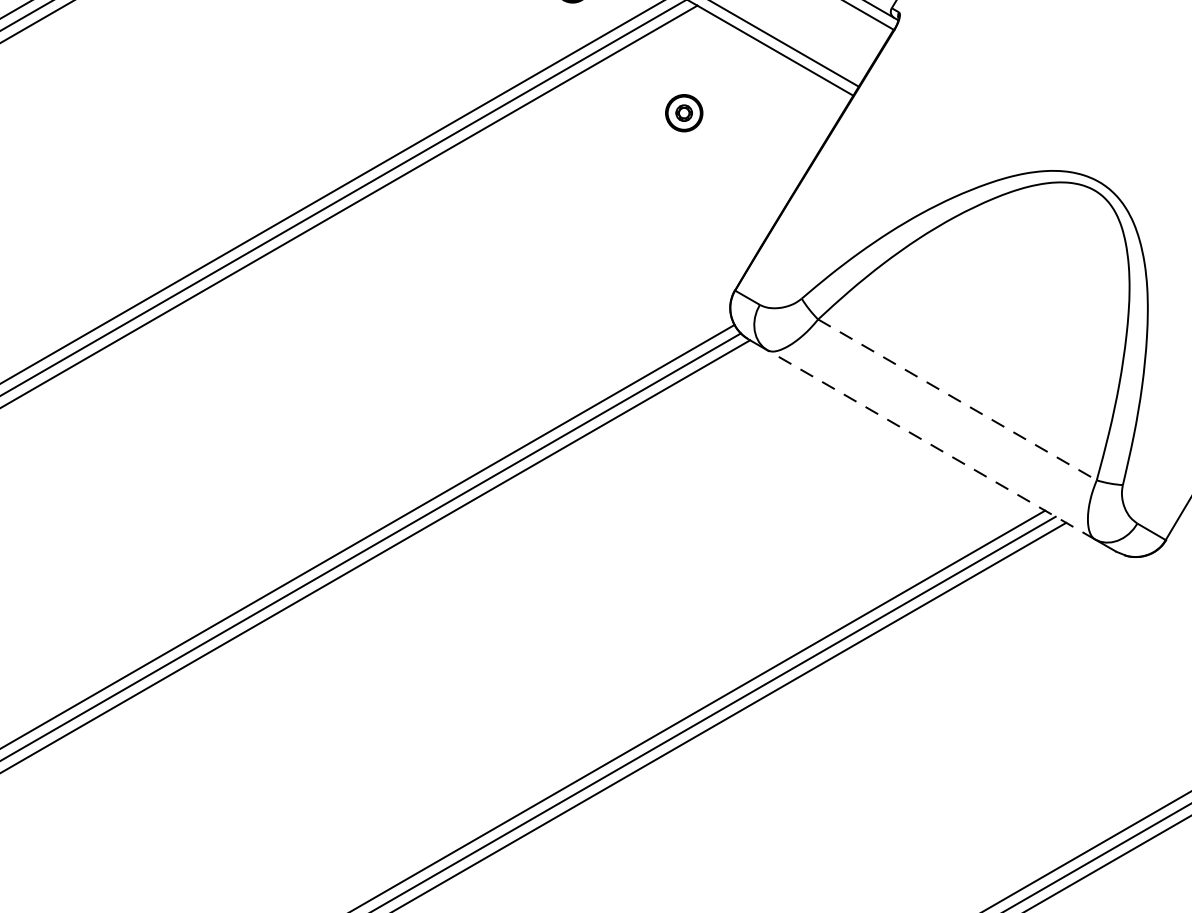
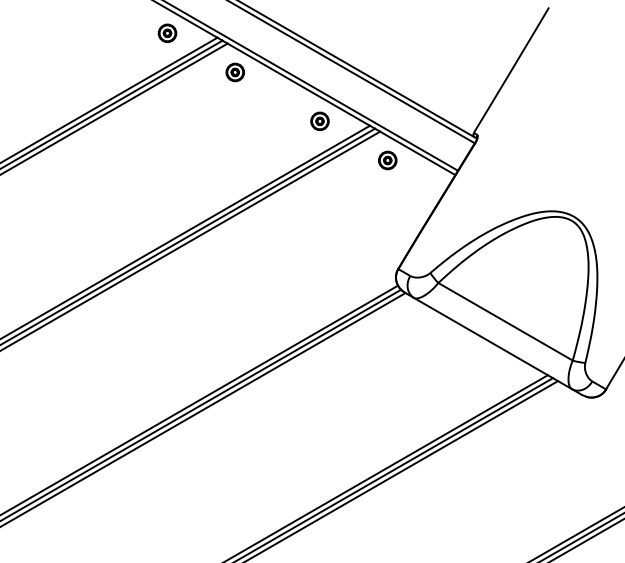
part: (683, 113) -> (387, 160), moved
line: (957, 399) -> (505, 321), dashed -> solid
line: (930, 444) -> (492, 343), dashed -> solid

